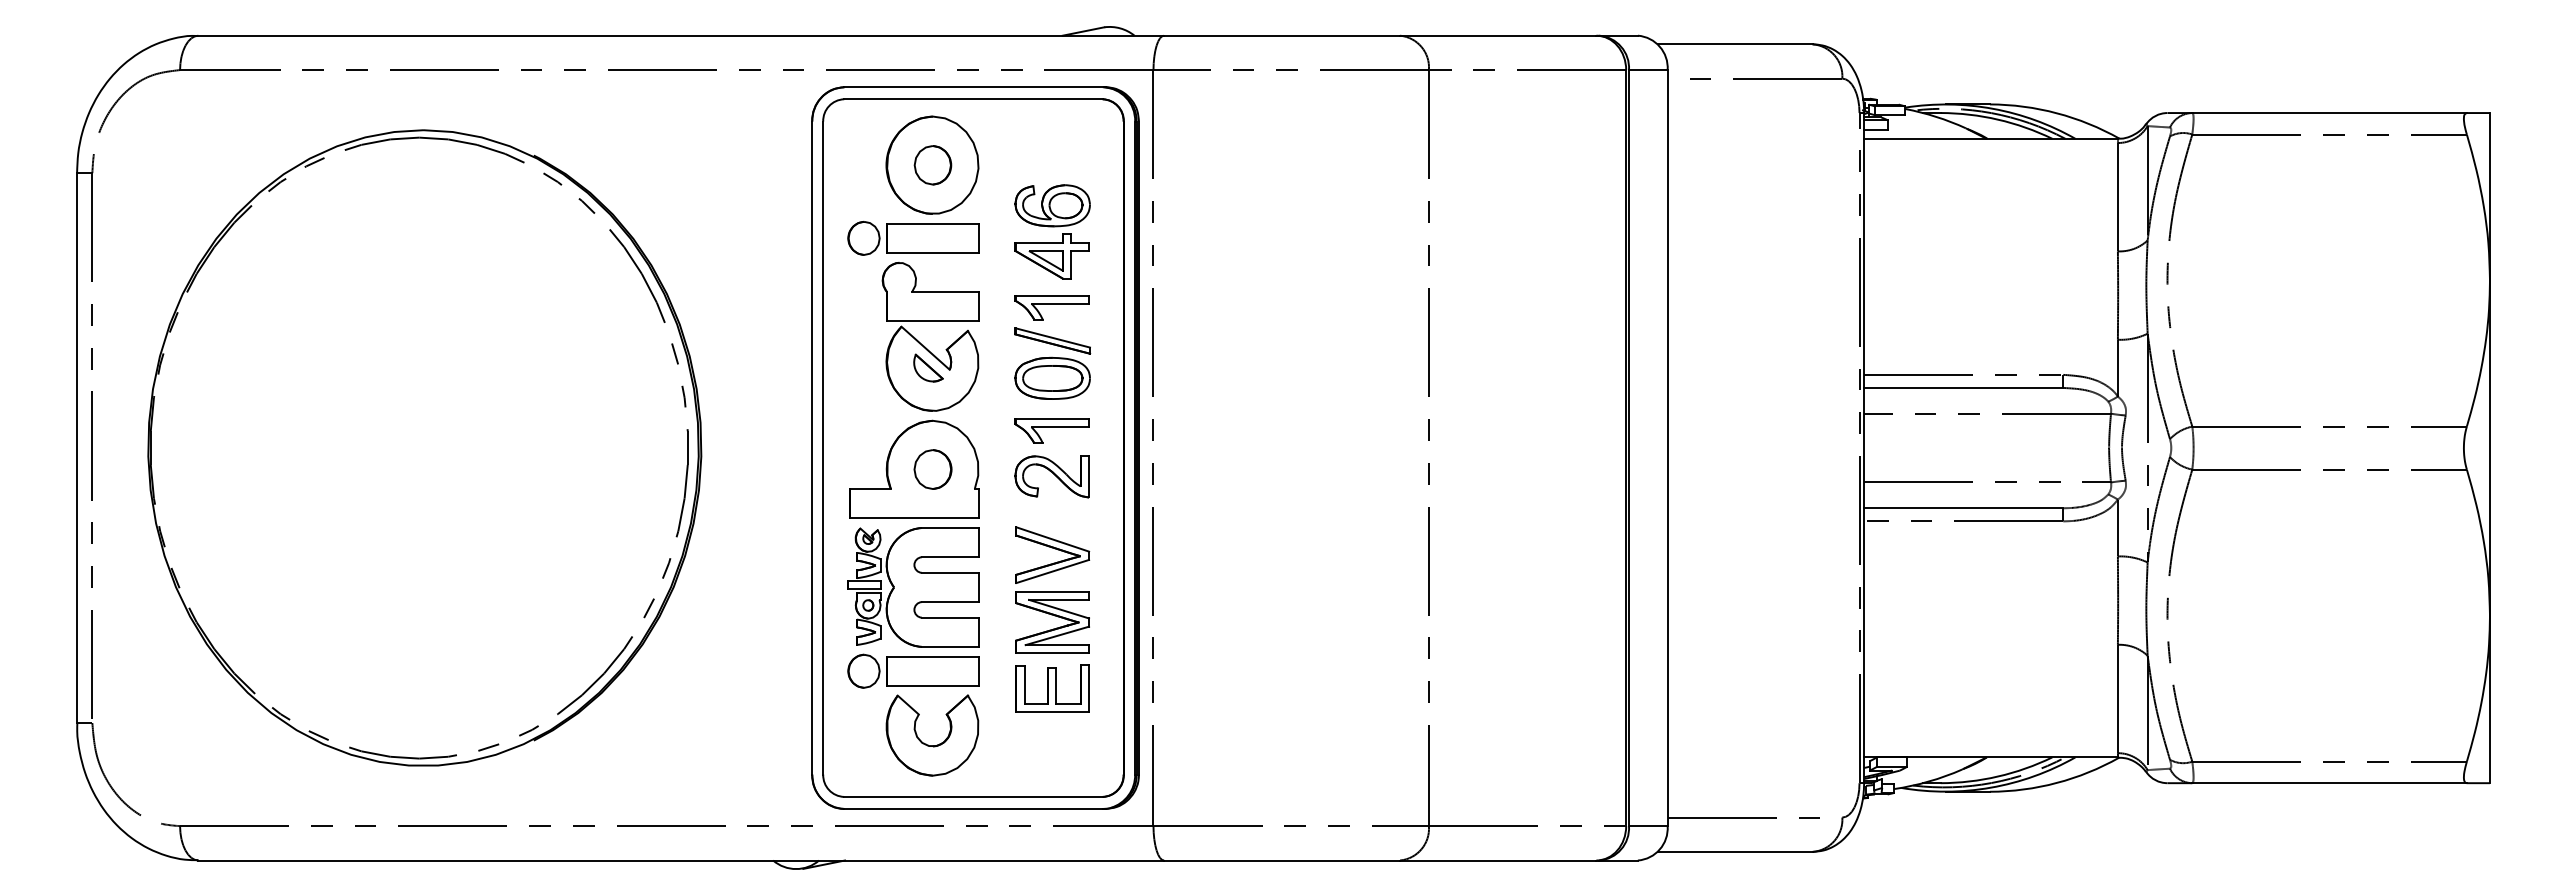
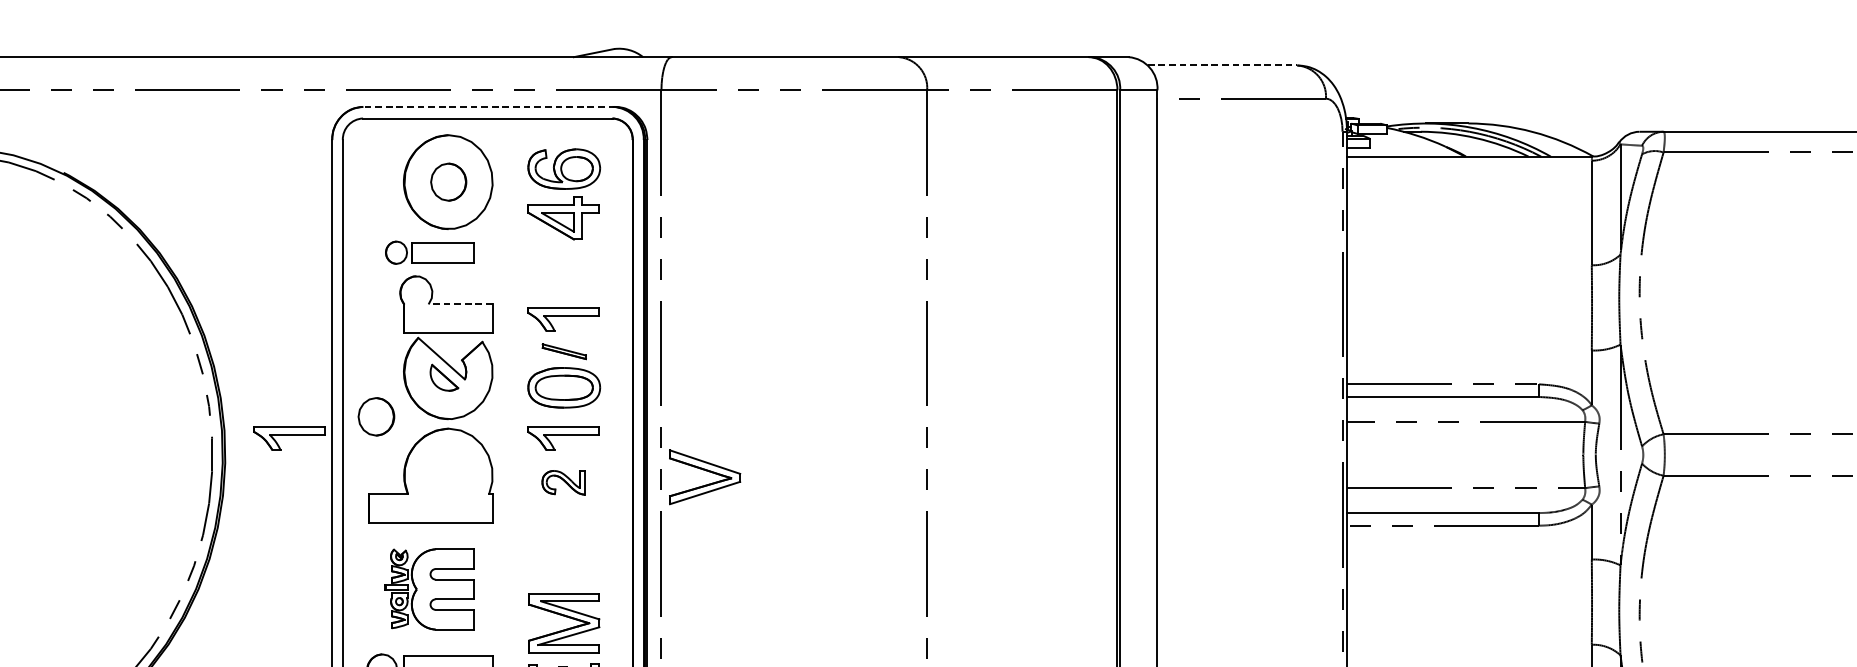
line: (1735, 44) -> (1222, 65), solid -> dashed
line: (974, 87) -> (488, 107), solid -> dashed
part: (1052, 231) -> (564, 193), moved
part: (913, 238) -> (429, 252), size x0.7
line: (944, 292) -> (459, 304), solid -> dashed
part: (1052, 340) -> (564, 351), size x0.6
part: (767, 430) -> (289, 438), added
part: (932, 469) -> (375, 416), moved
part: (1051, 476) -> (563, 482), size x0.6
part: (1052, 554) -> (704, 476), moved
part: (913, 587) -> (429, 589), size x0.7

